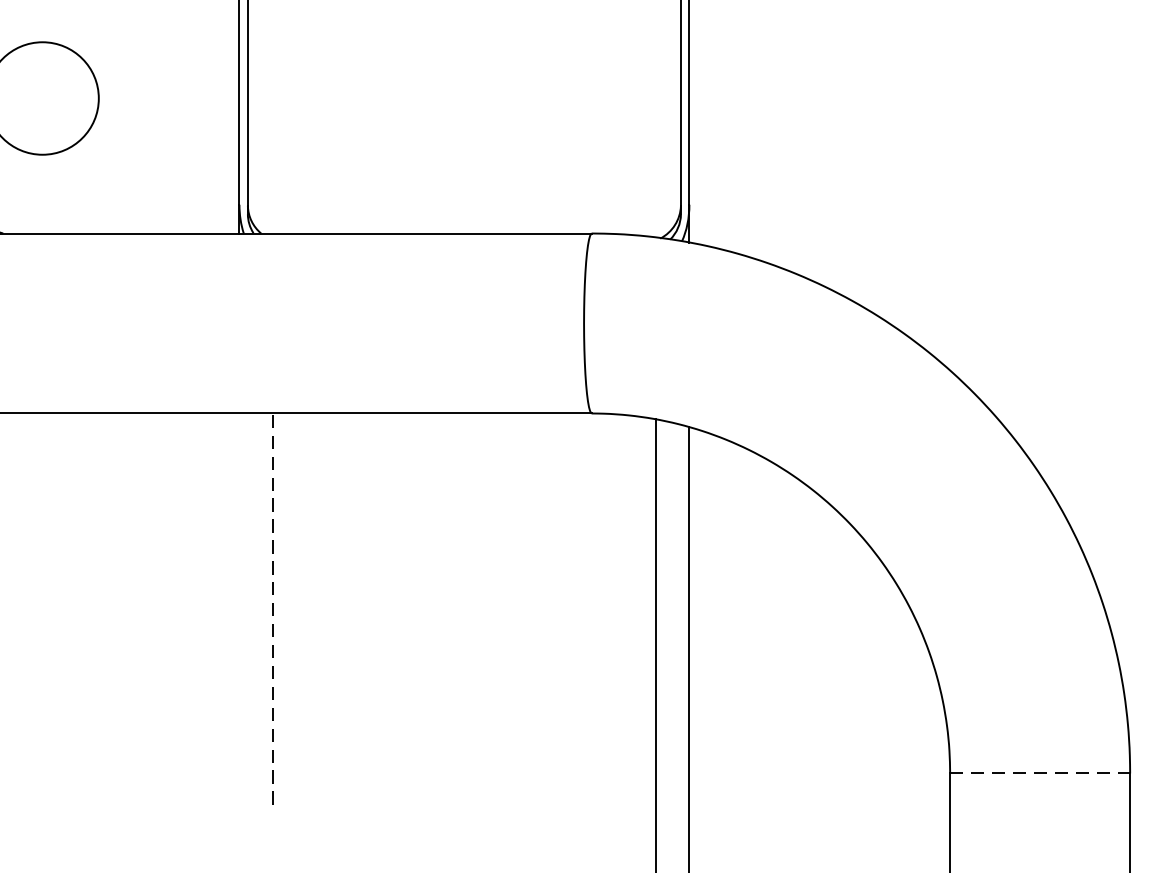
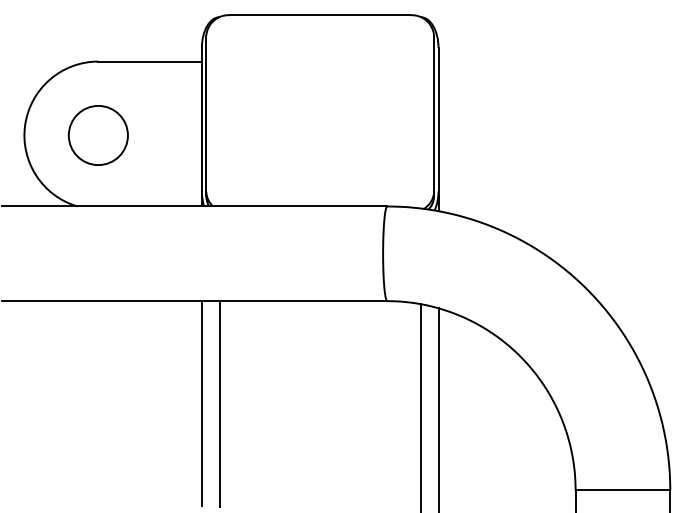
line: (238, 608) -> (201, 403), added
line: (272, 608) -> (219, 403), dashed -> solid
line: (1041, 773) -> (623, 490), dashed -> solid

